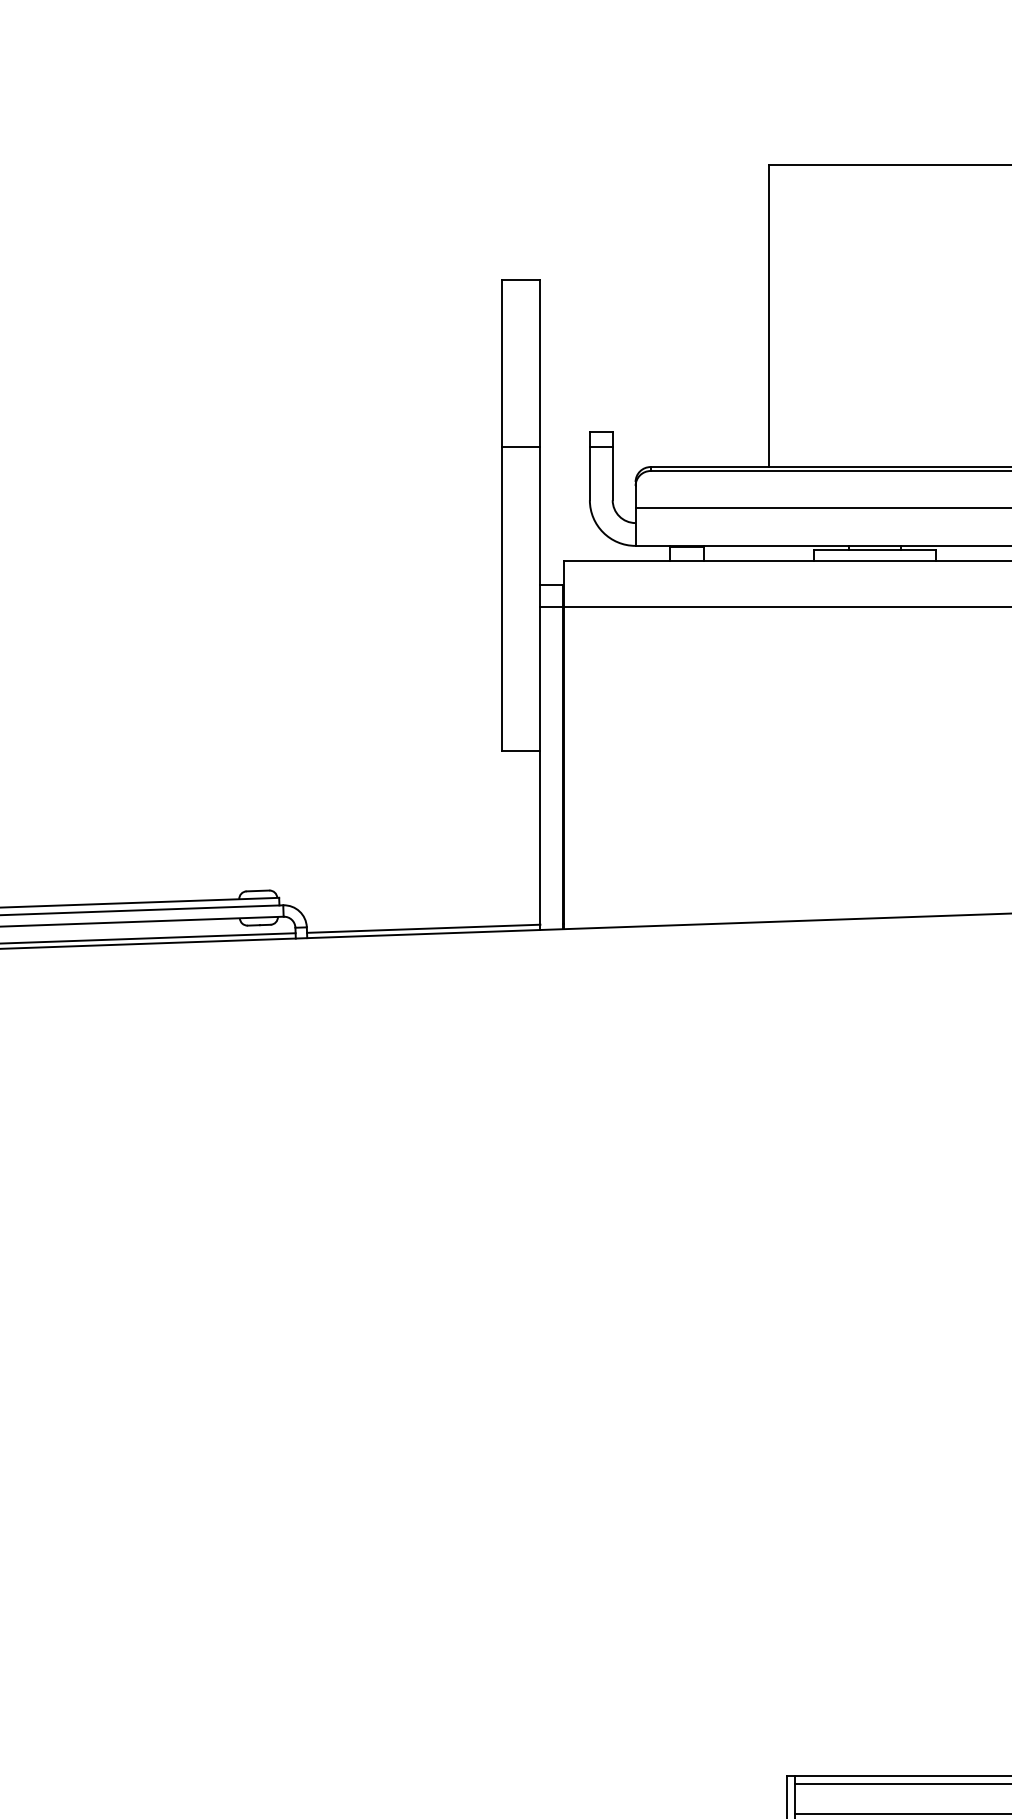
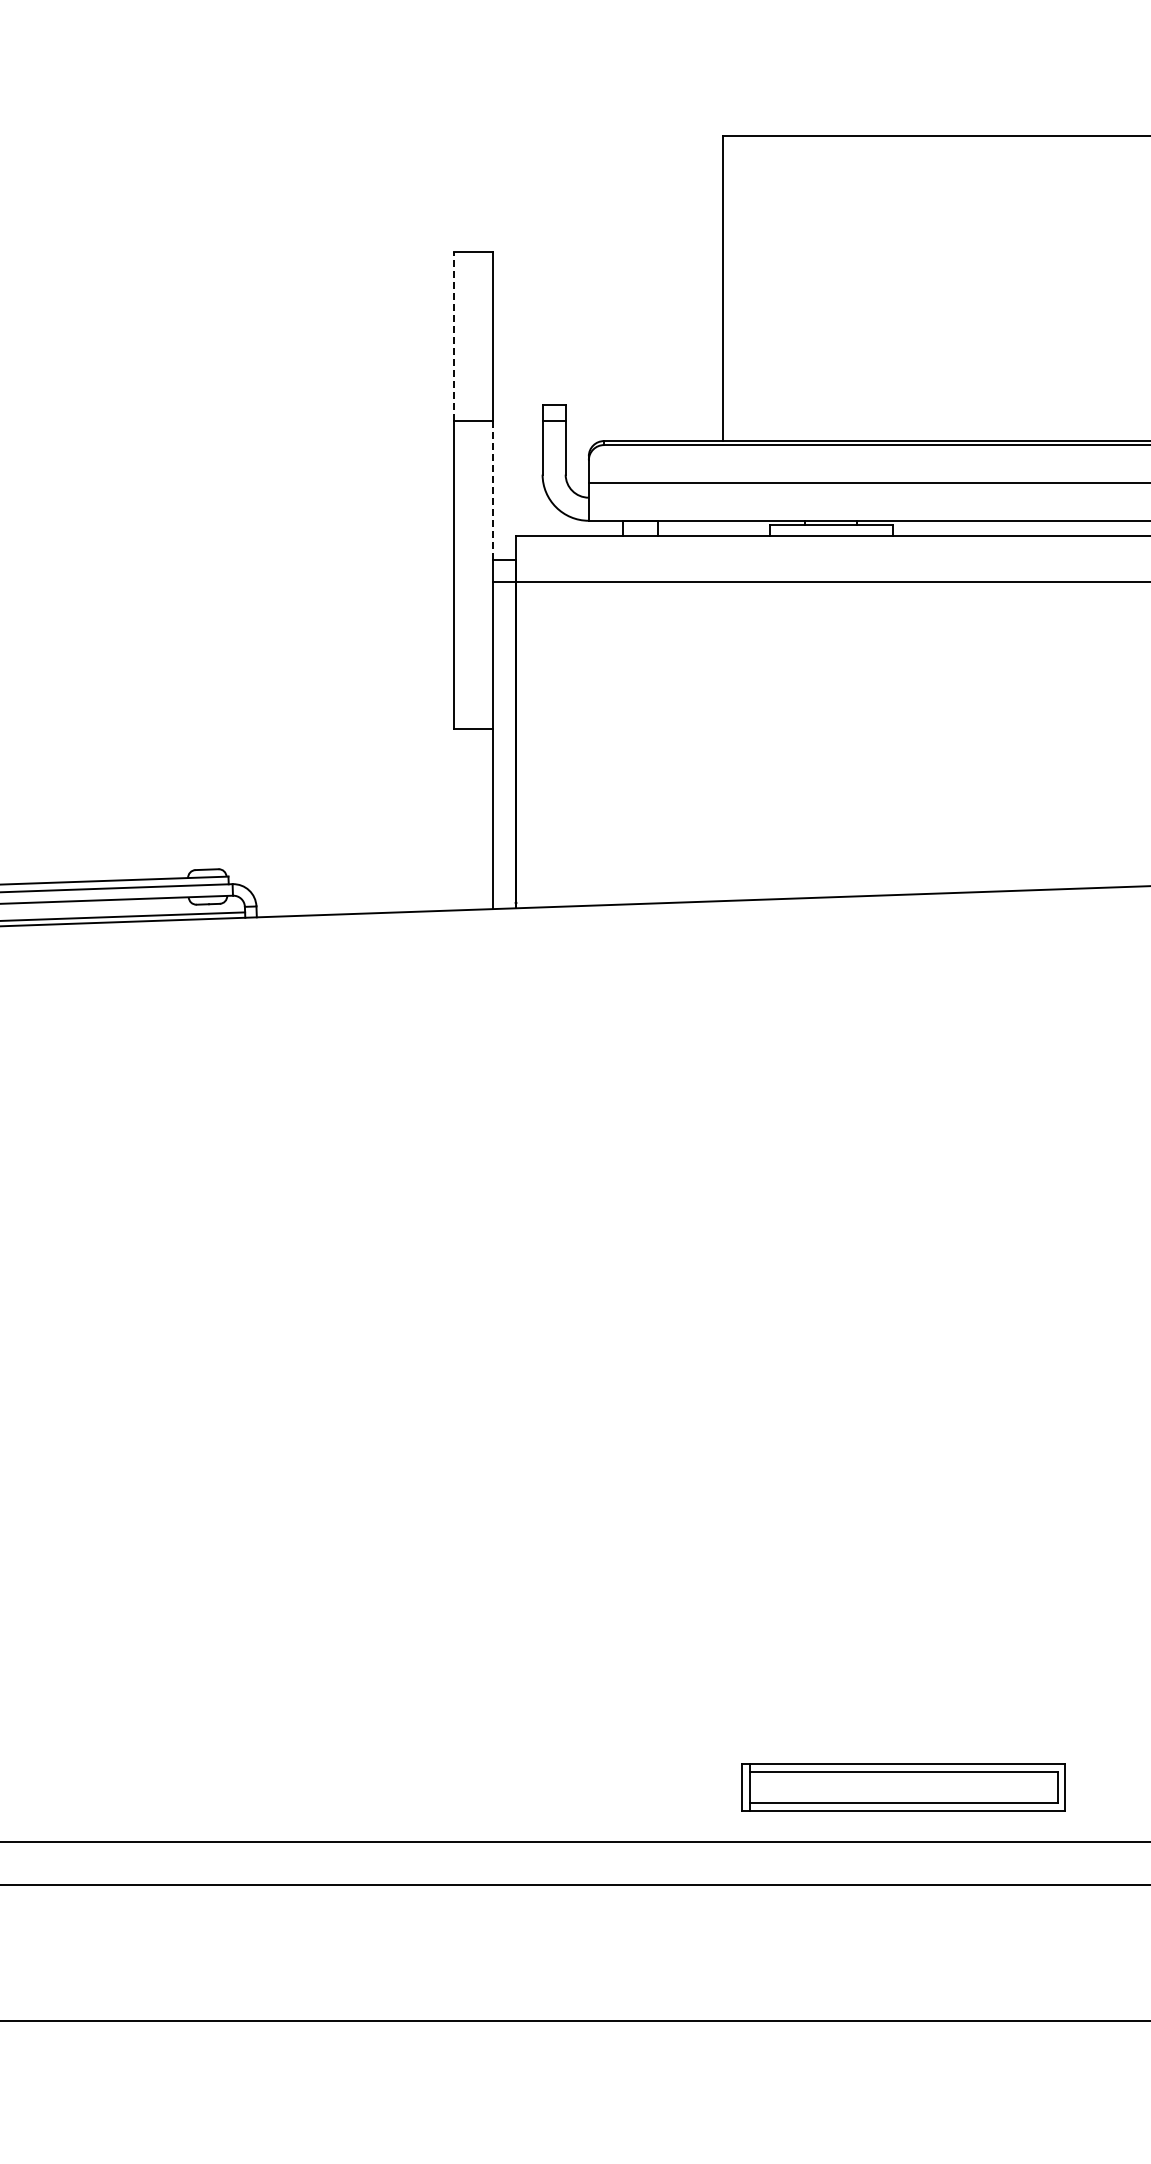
line: (502, 363) -> (454, 336), solid -> dashed
line: (540, 515) -> (492, 490), solid -> dashed
line: (423, 928) -> (374, 907), removed

